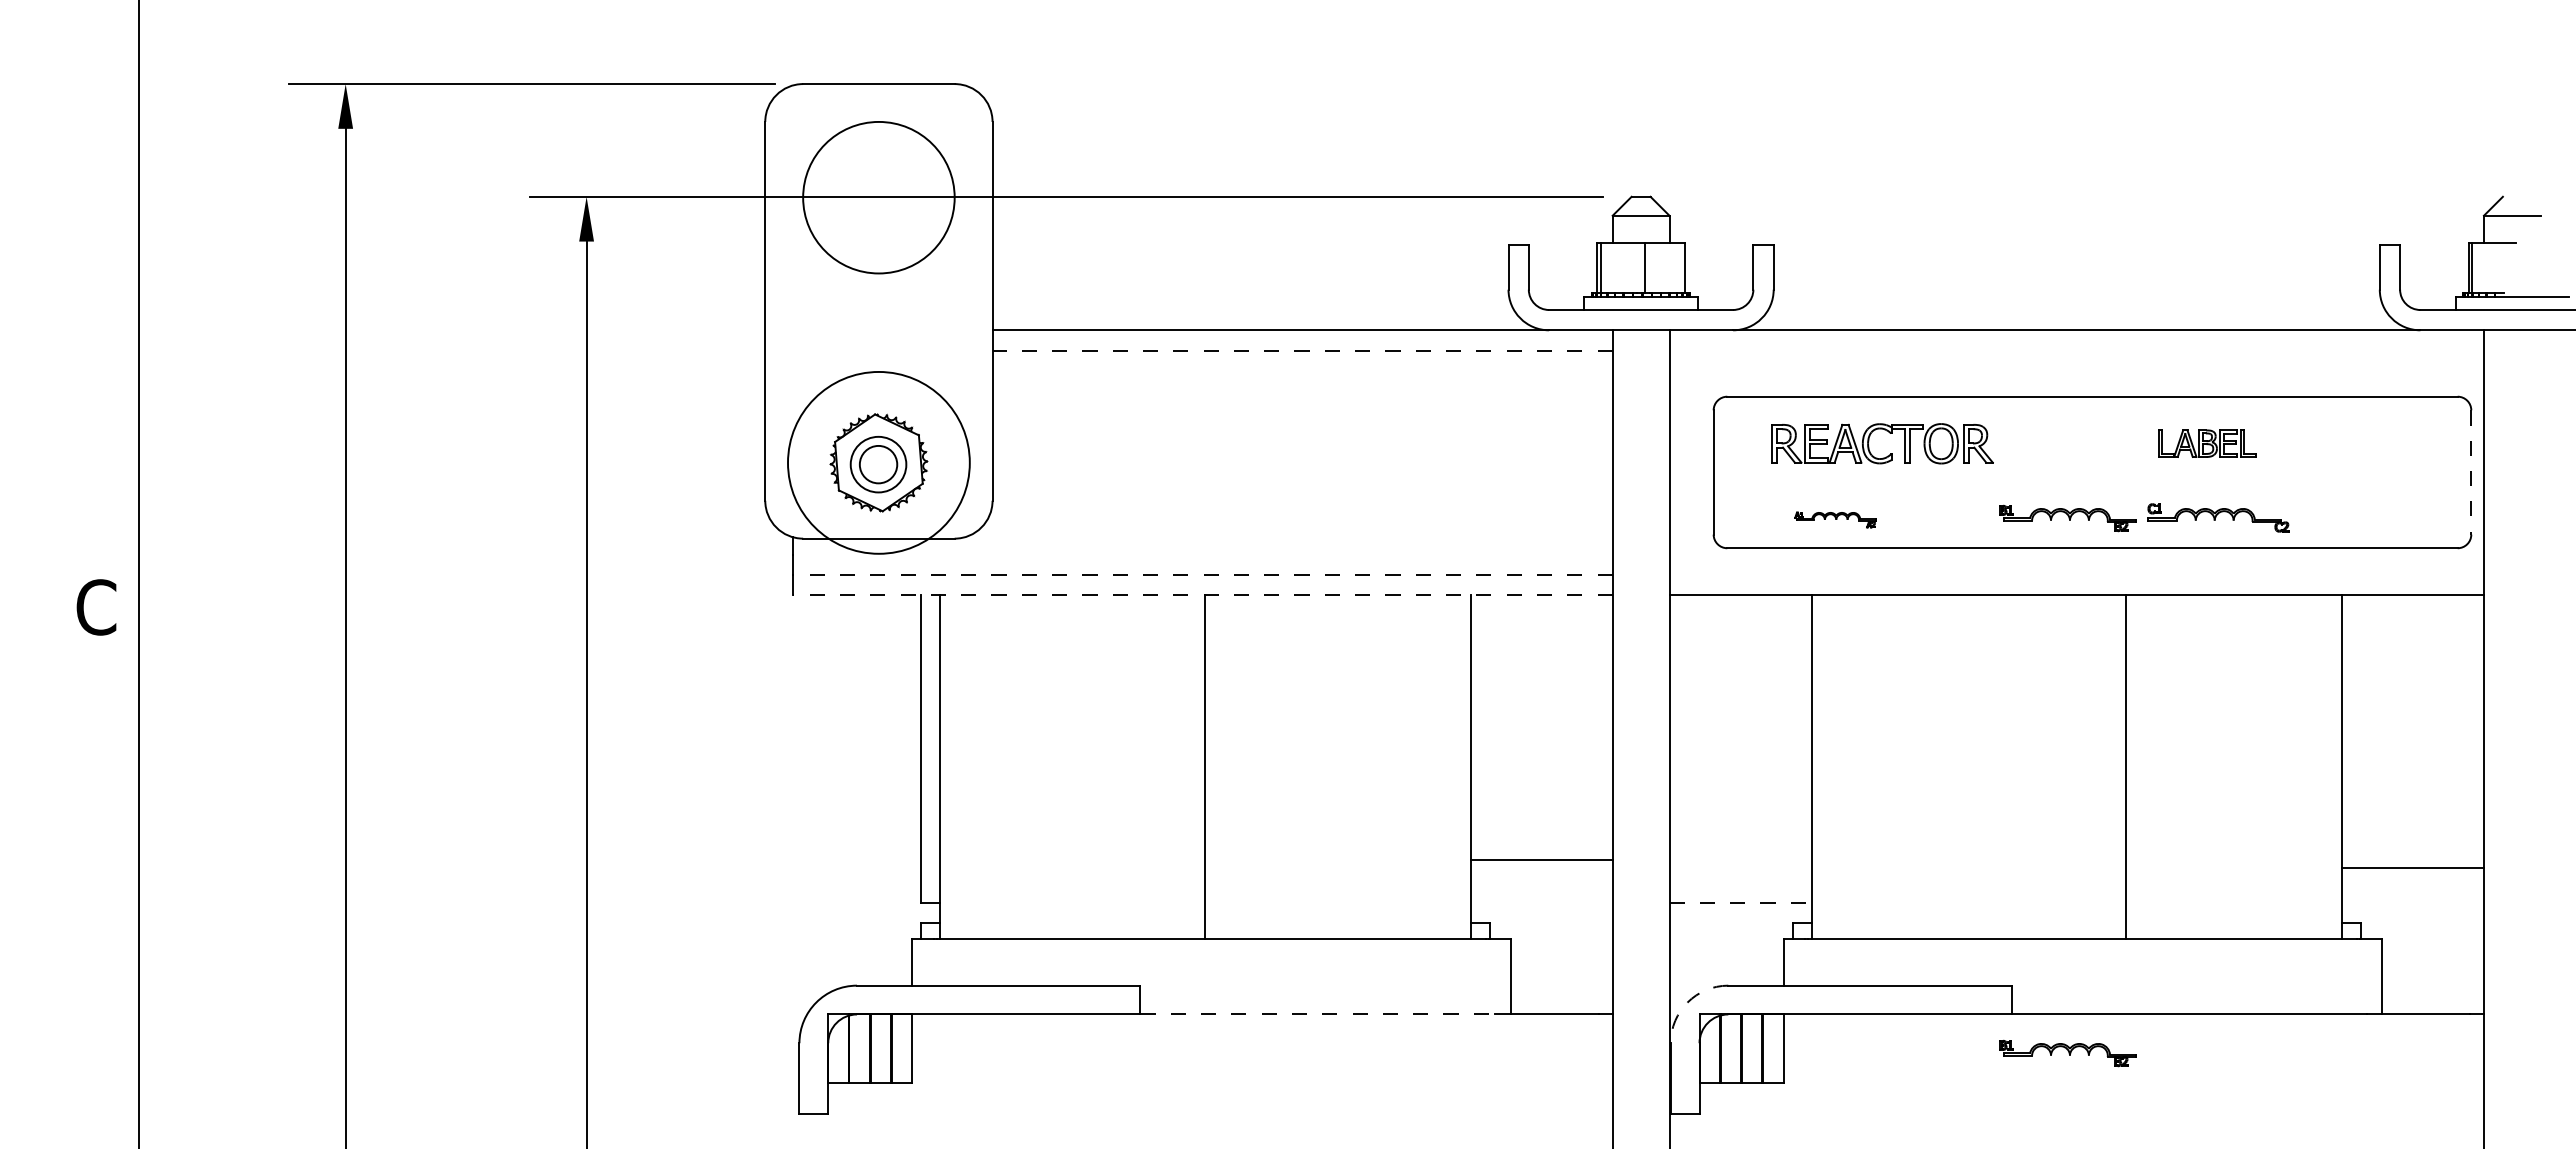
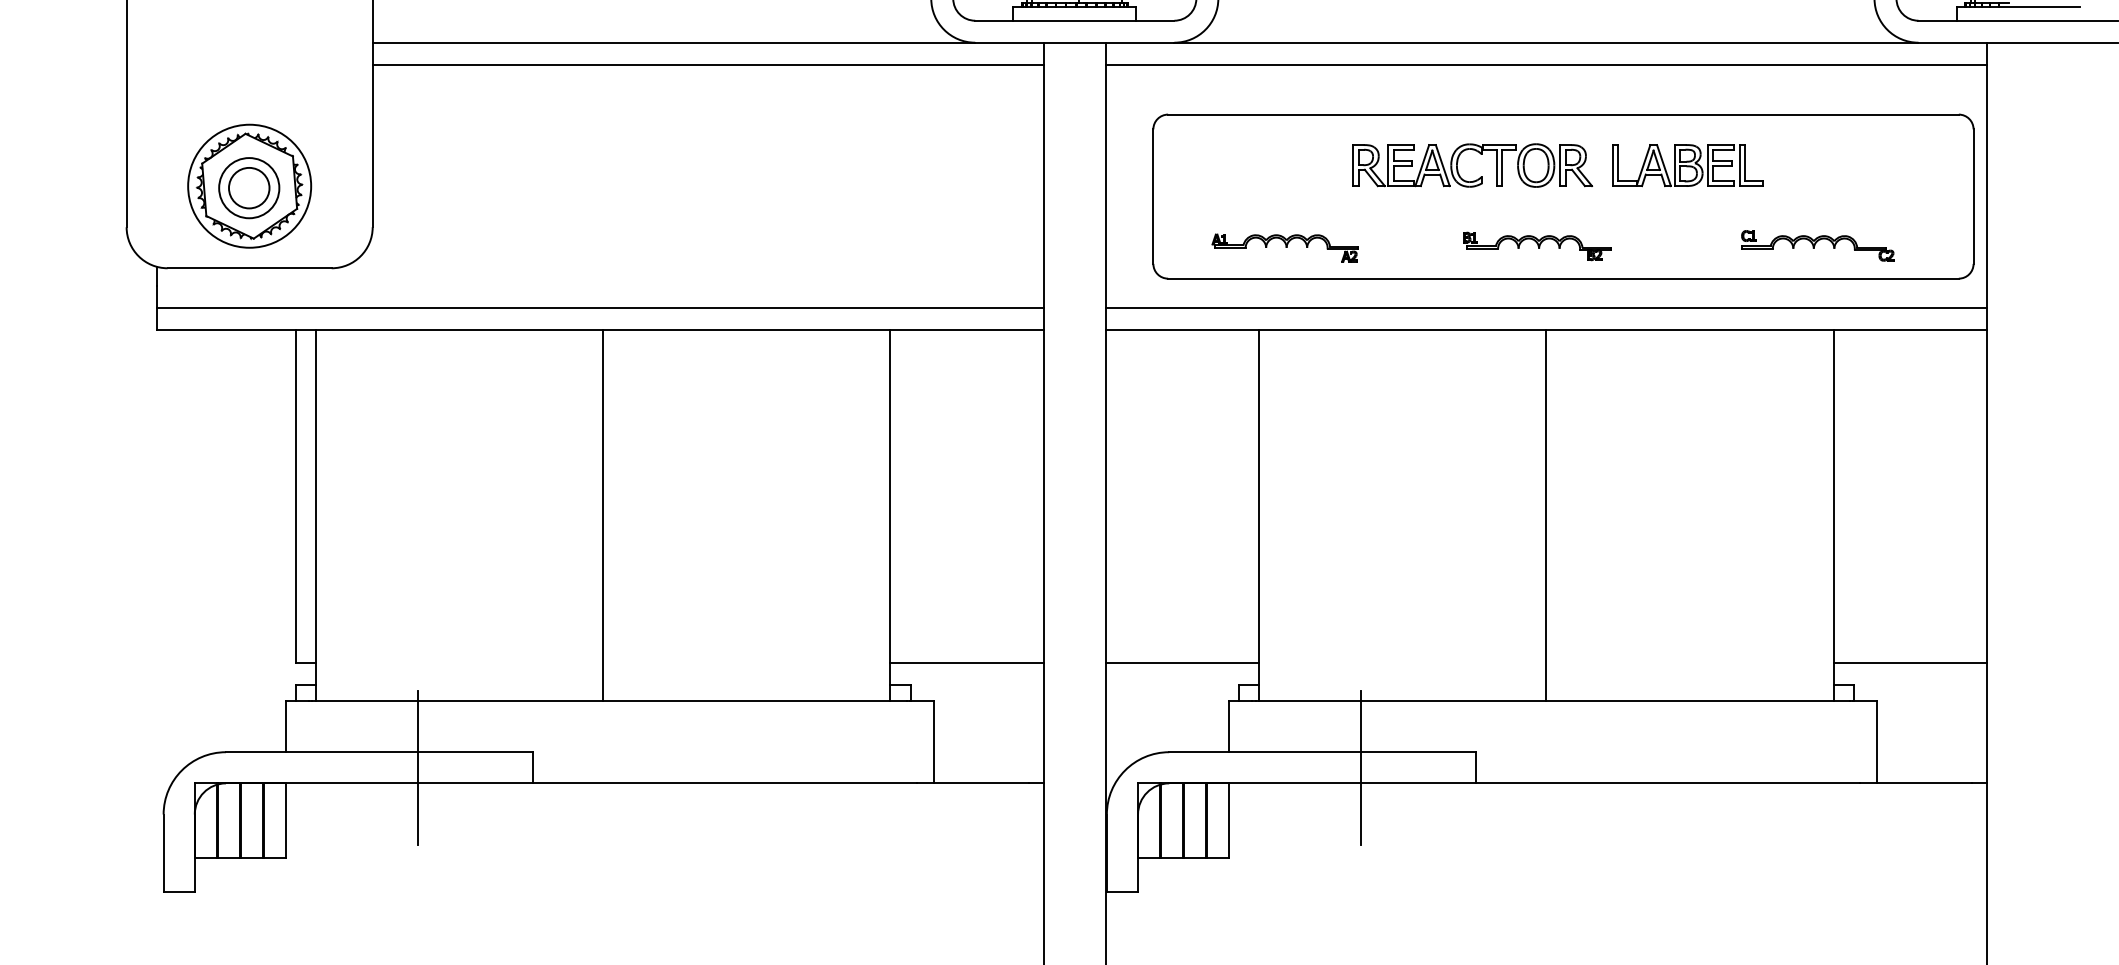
line: (1302, 350) -> (708, 64), dashed -> solid
line: (2076, 350) -> (1546, 64), added
part: (1889, 433) -> (1480, 154), moved
part: (2207, 443) -> (1687, 165), size x1.43
circle: (878, 462) -> (249, 185), size x0.62
line: (2471, 472) -> (1973, 196), dashed -> solid
part: (2218, 517) -> (1817, 245), moved
part: (1835, 519) -> (1285, 247), size x1.67
line: (1203, 575) -> (601, 308), dashed -> solid
line: (2076, 575) -> (1546, 308), added
line: (1203, 595) -> (601, 329), dashed -> solid
line: (2125, 766) -> (1546, 514), moved
line: (1541, 860) -> (966, 663), moved
line: (2412, 868) -> (1909, 663), moved
line: (1741, 903) -> (1183, 663), dashed -> solid
line: (1034, 999) -> (418, 767), added
line: (1905, 999) -> (1361, 767), added
arc: (1687, 1002) -> (1125, 770), dashed -> solid
line: (1317, 1013) -> (724, 782), dashed -> solid
part: (2067, 1053) -> (1536, 825), removed

